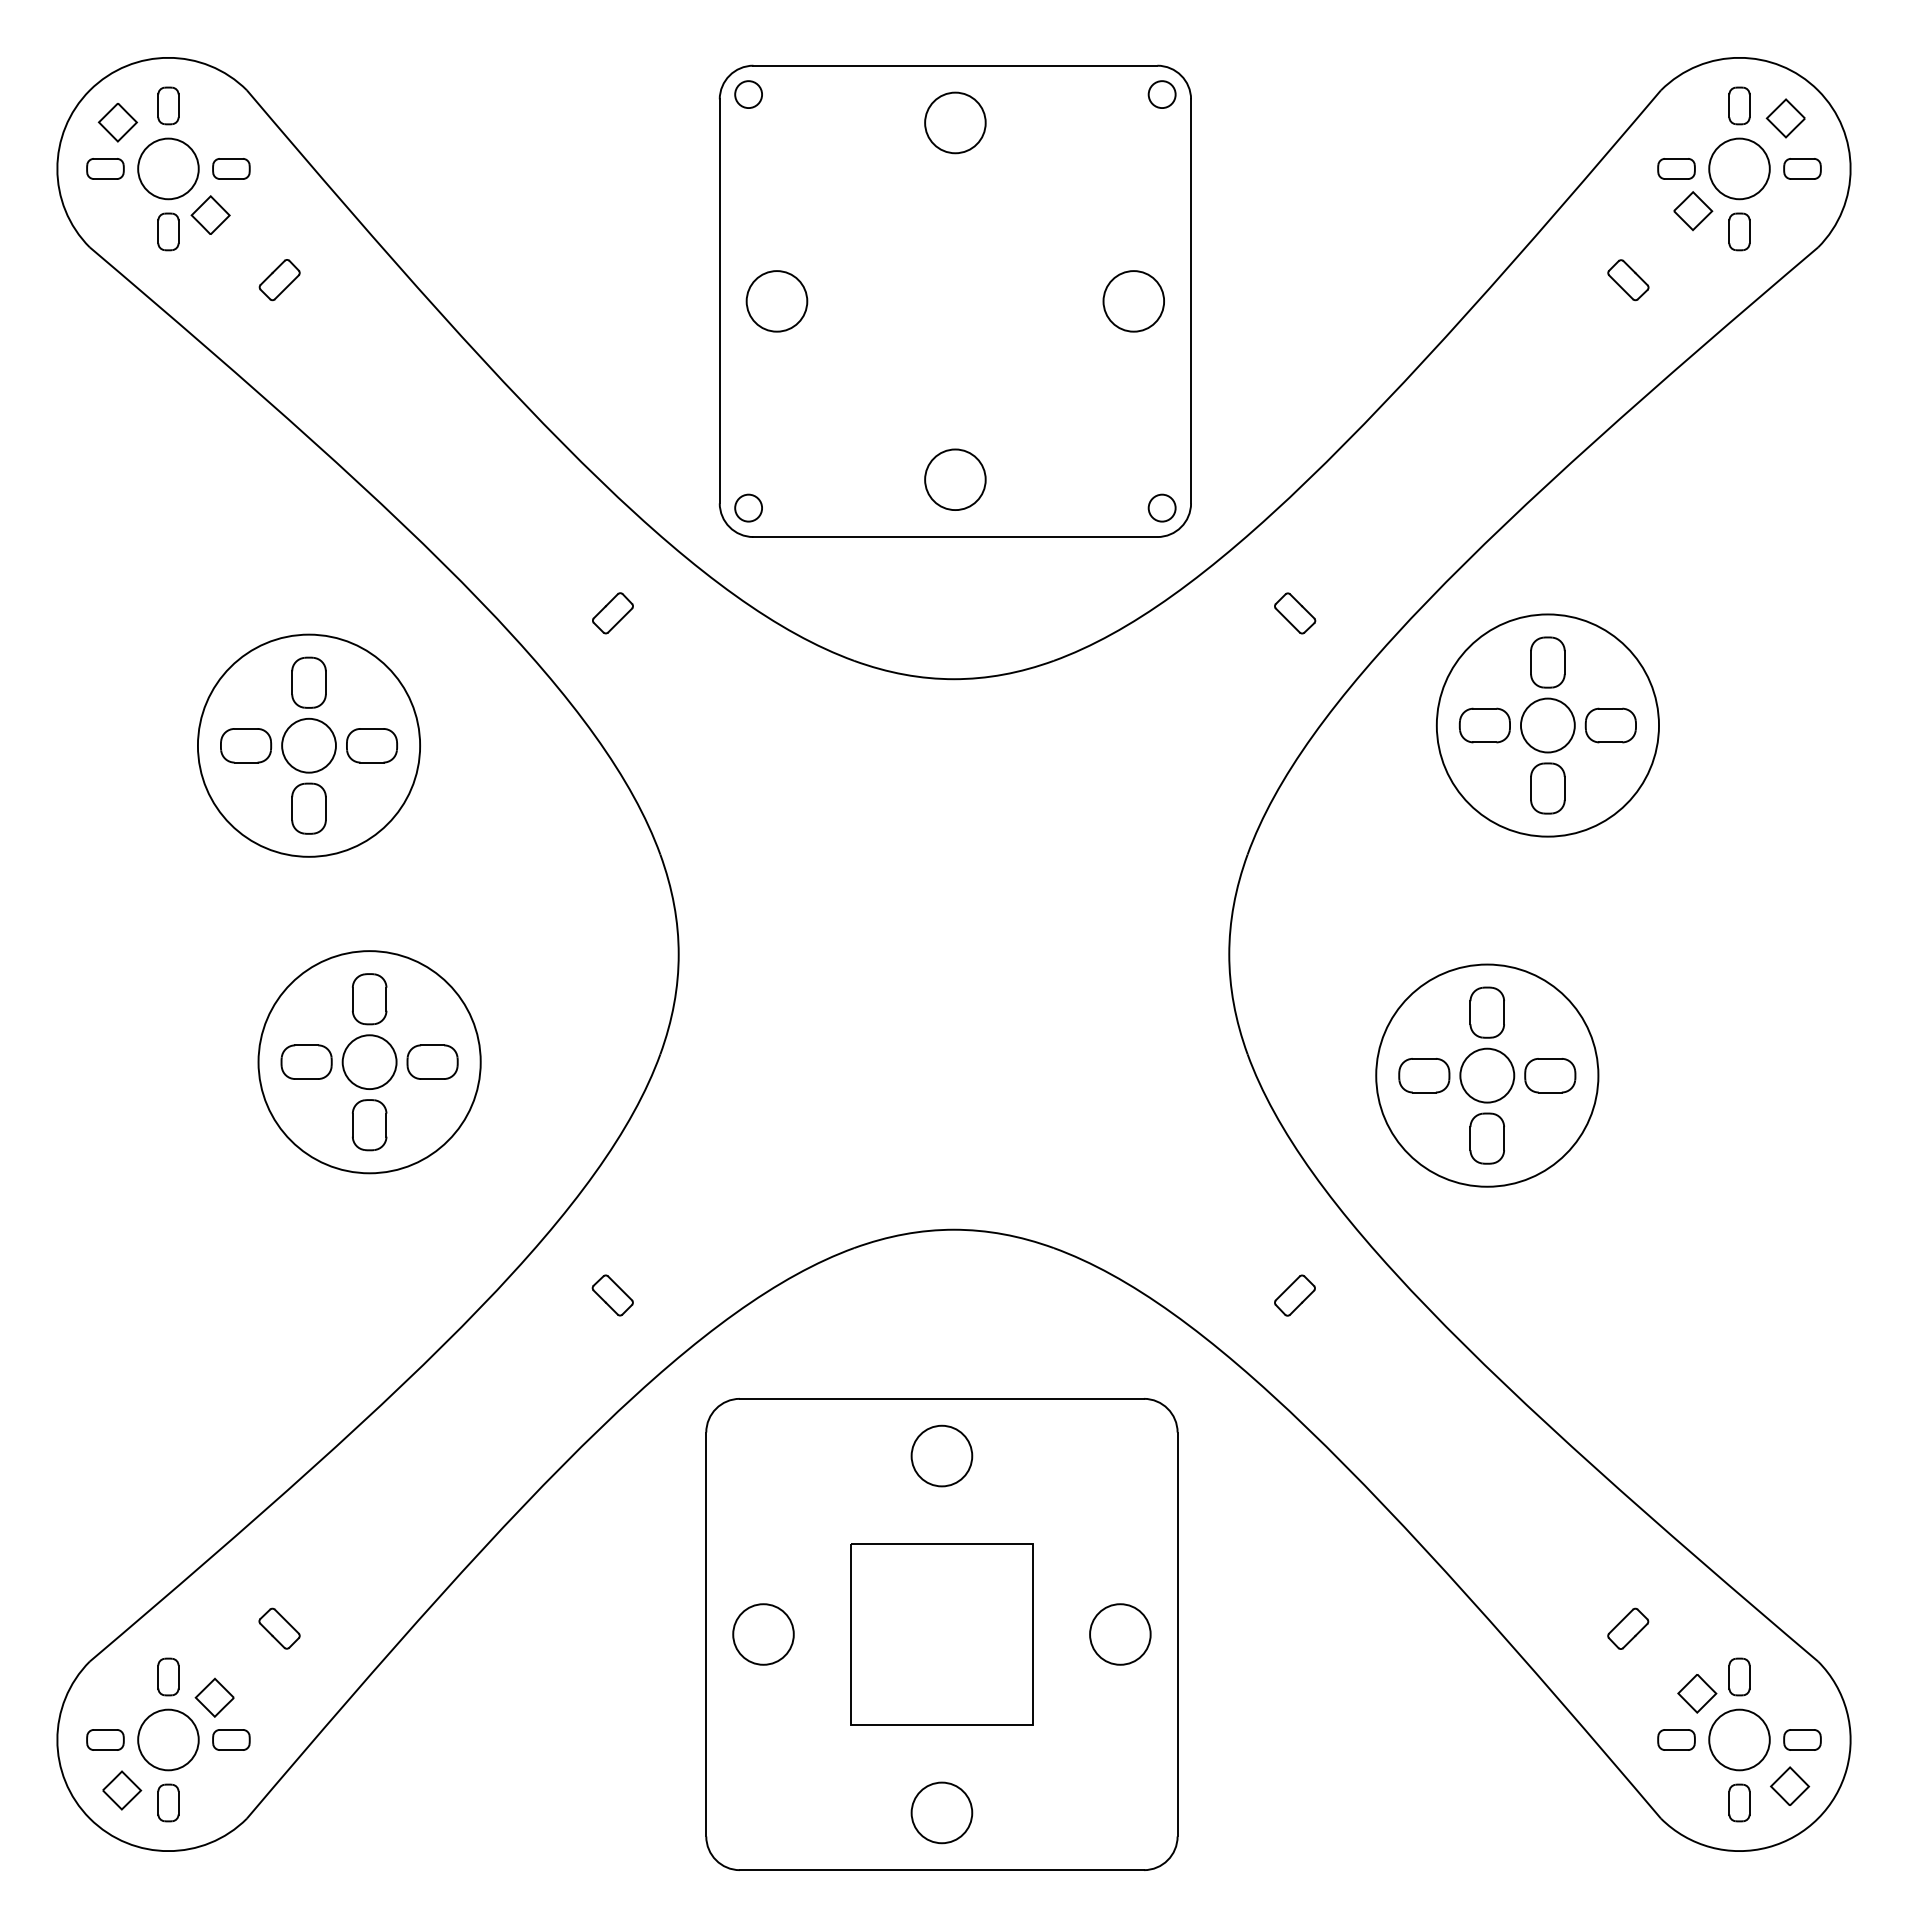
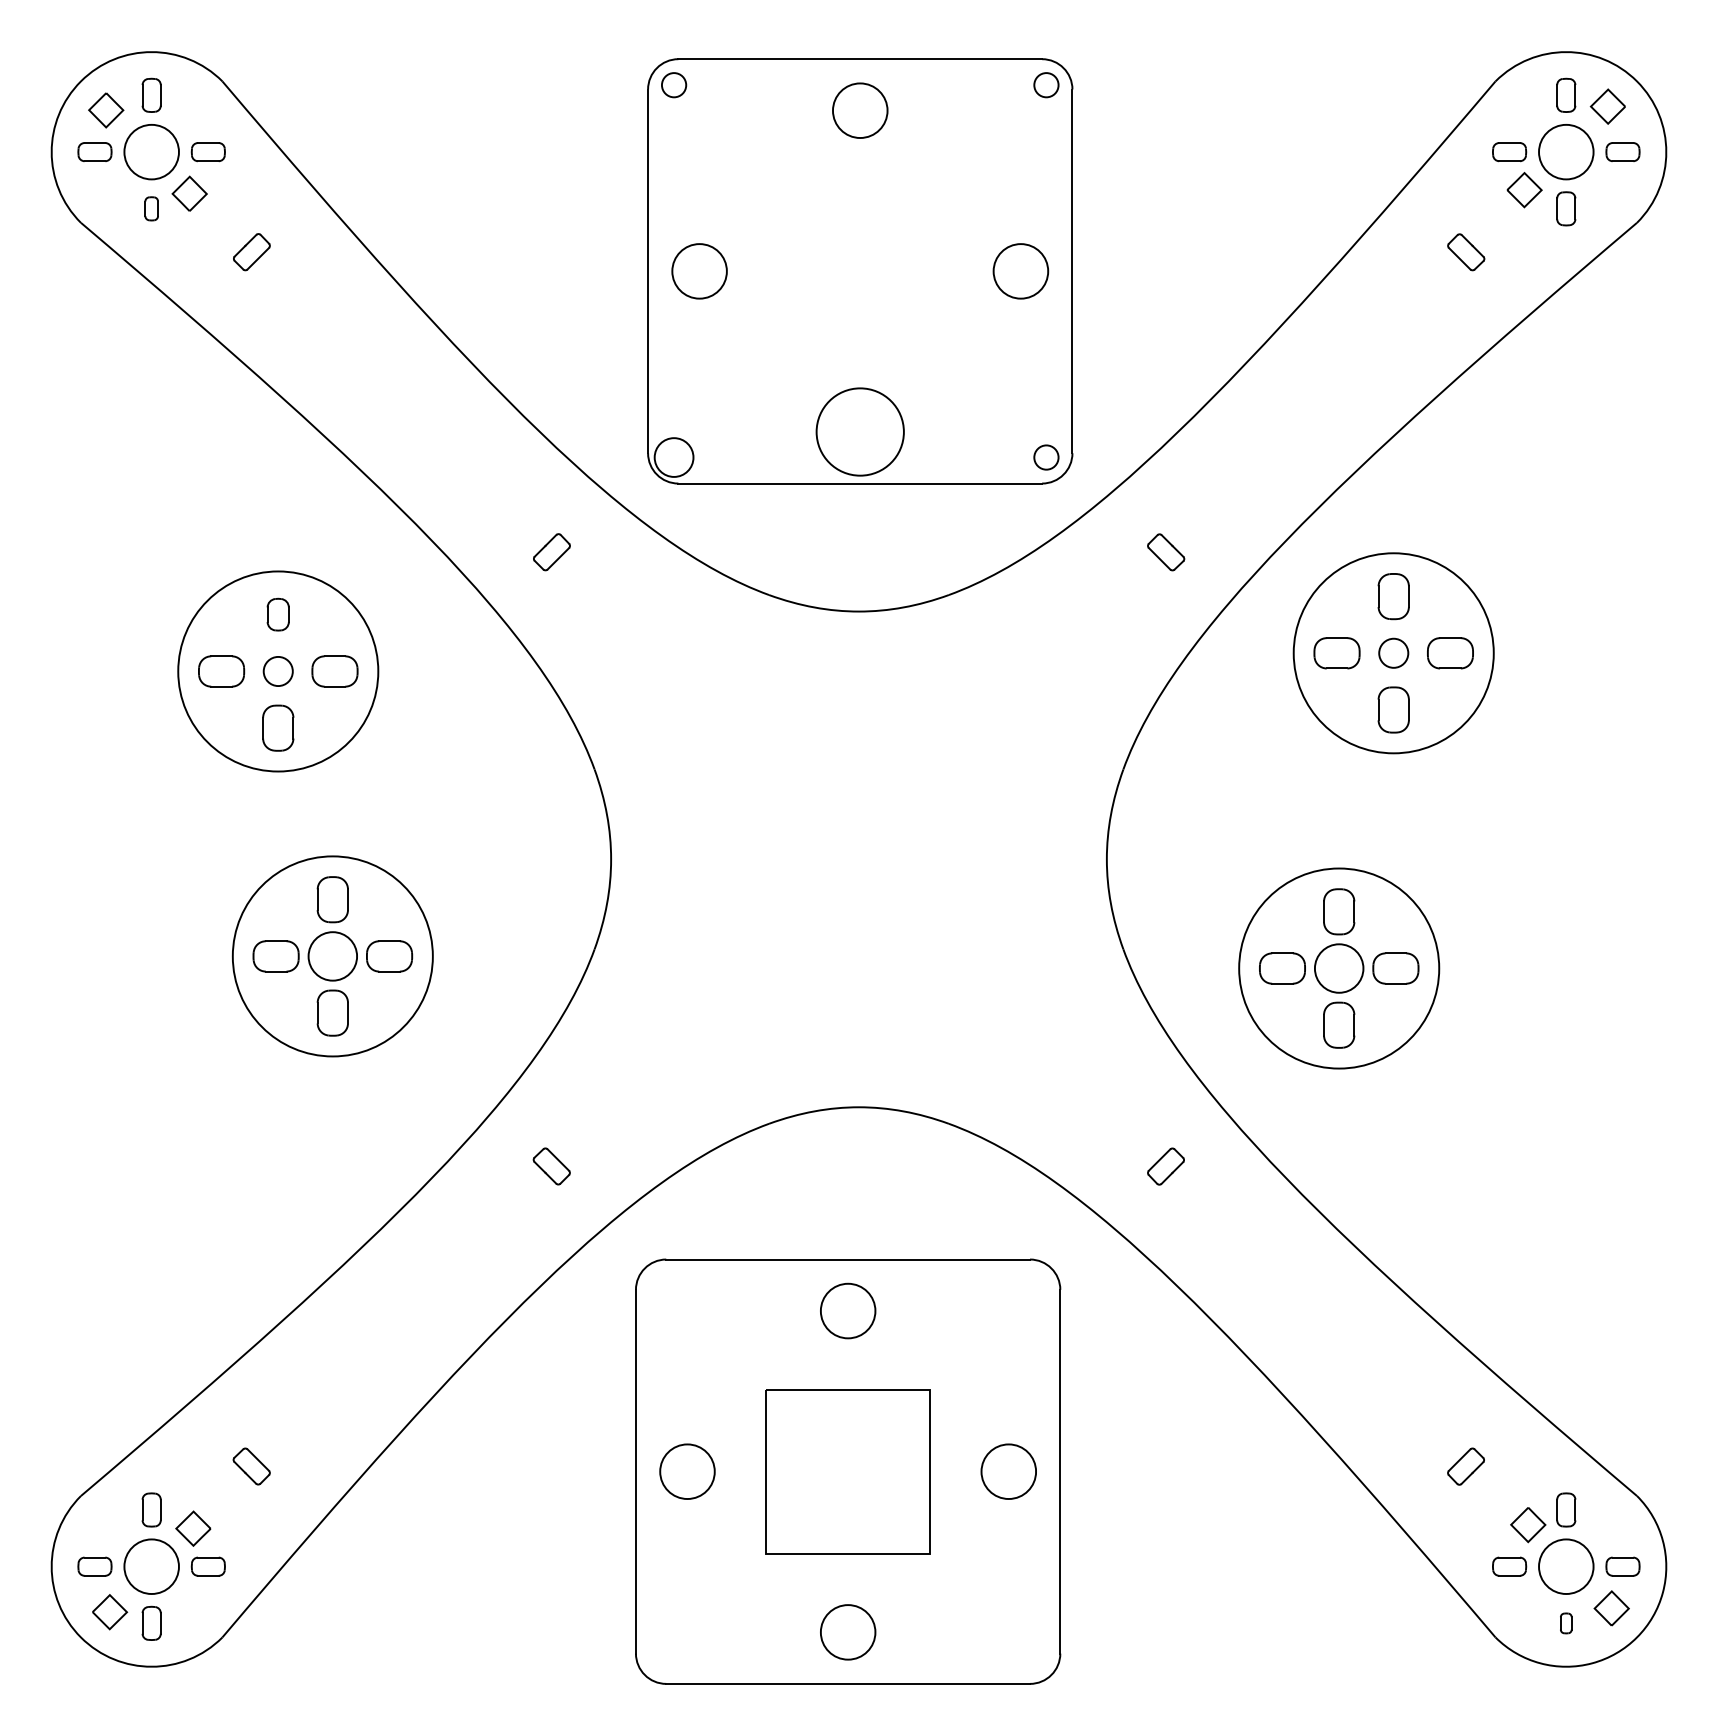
part: (168, 231) -> (151, 208), size x0.7
circle: (955, 479) -> (860, 431), size x1.6
circle: (748, 507) -> (673, 456), size x1.6
part: (308, 682) -> (277, 614), size x0.7
circle: (1547, 725) -> (1393, 653), size x0.6
circle: (308, 745) -> (277, 671), size x0.6
part: (1739, 1802) -> (1566, 1622), size x0.6

